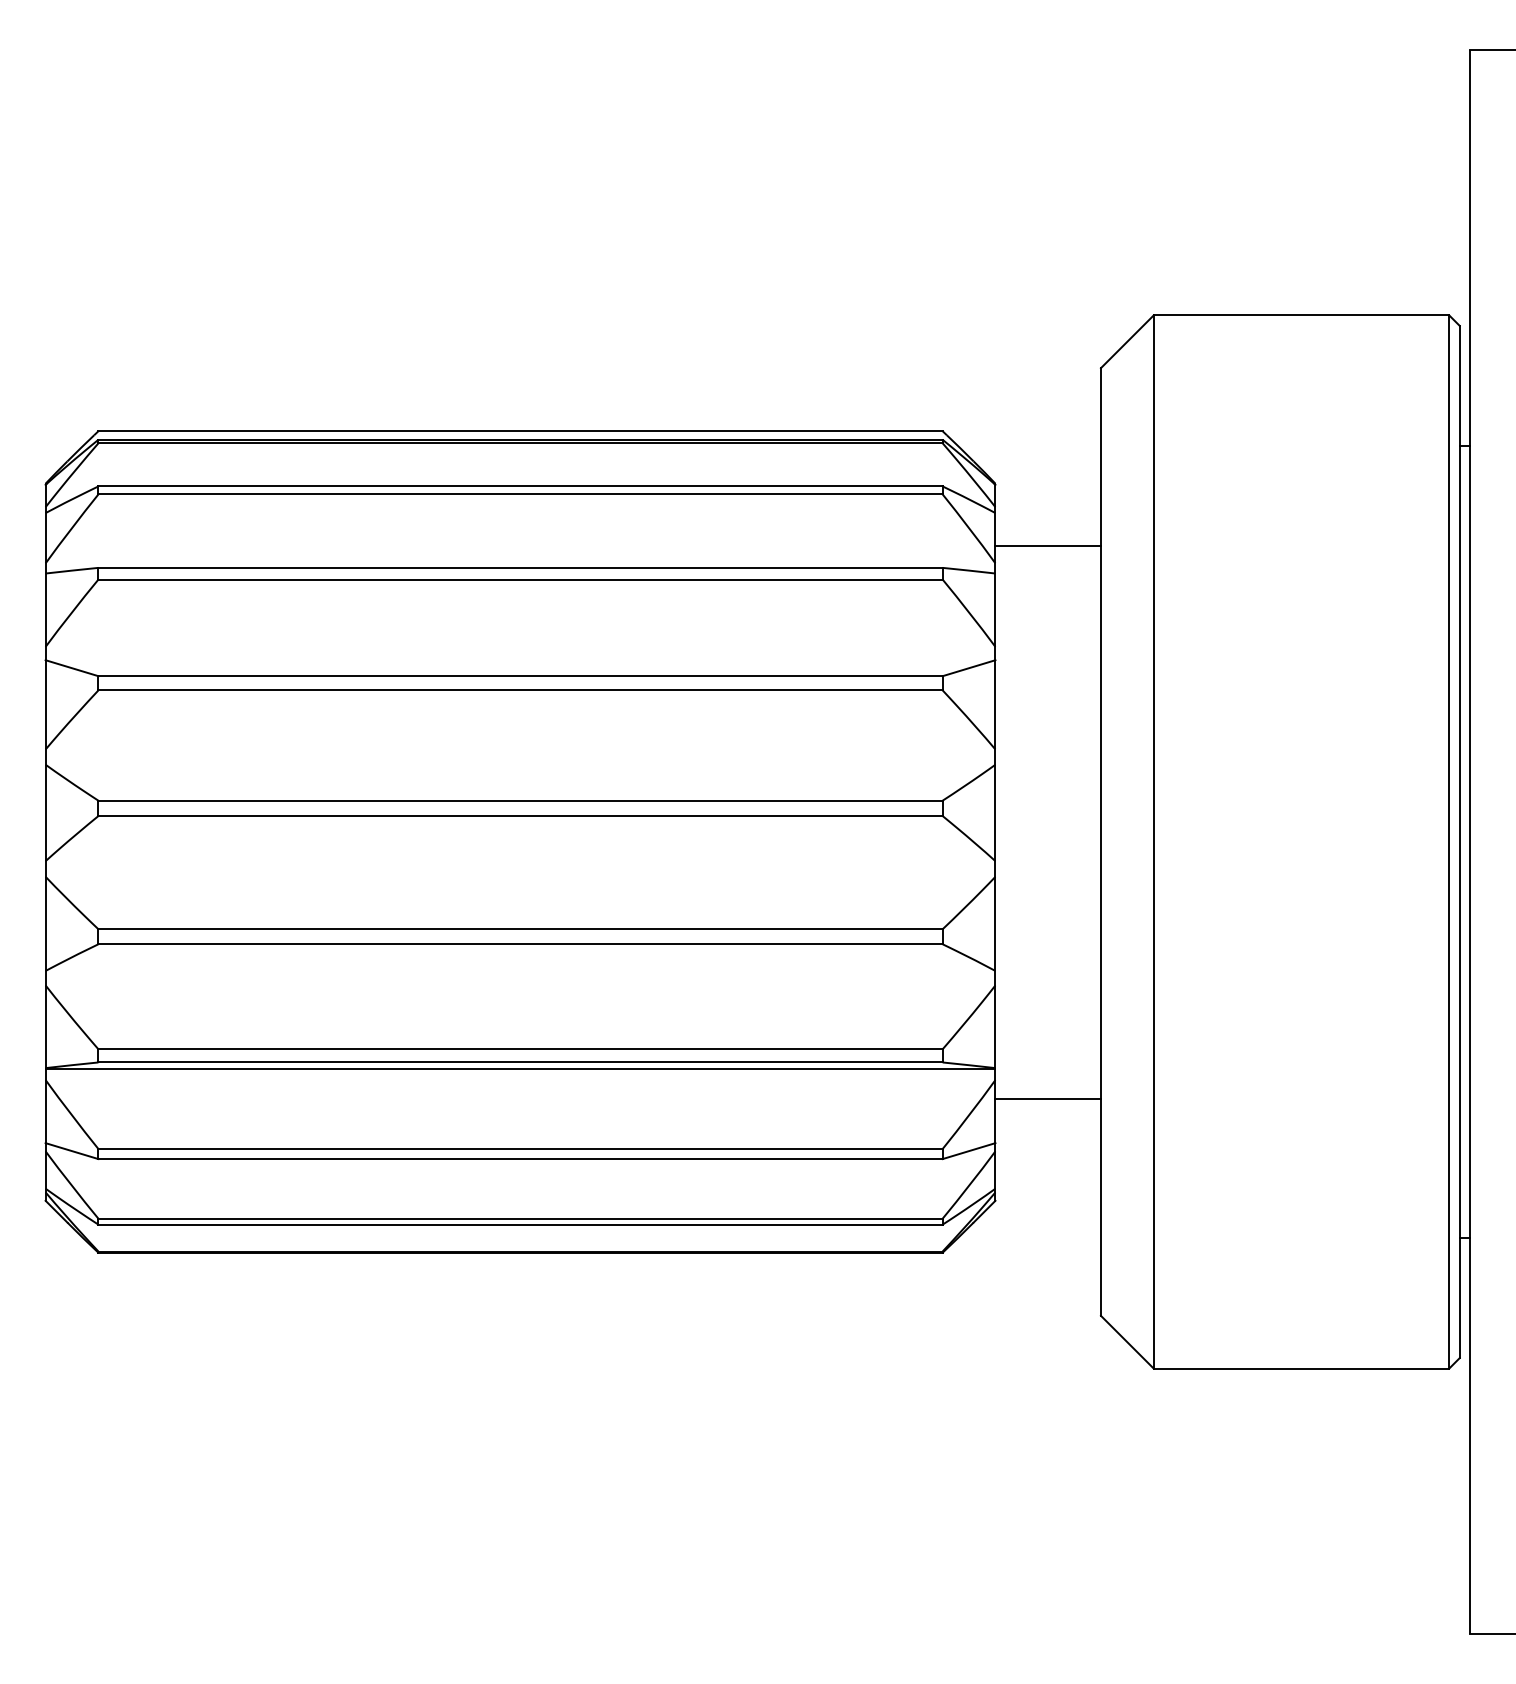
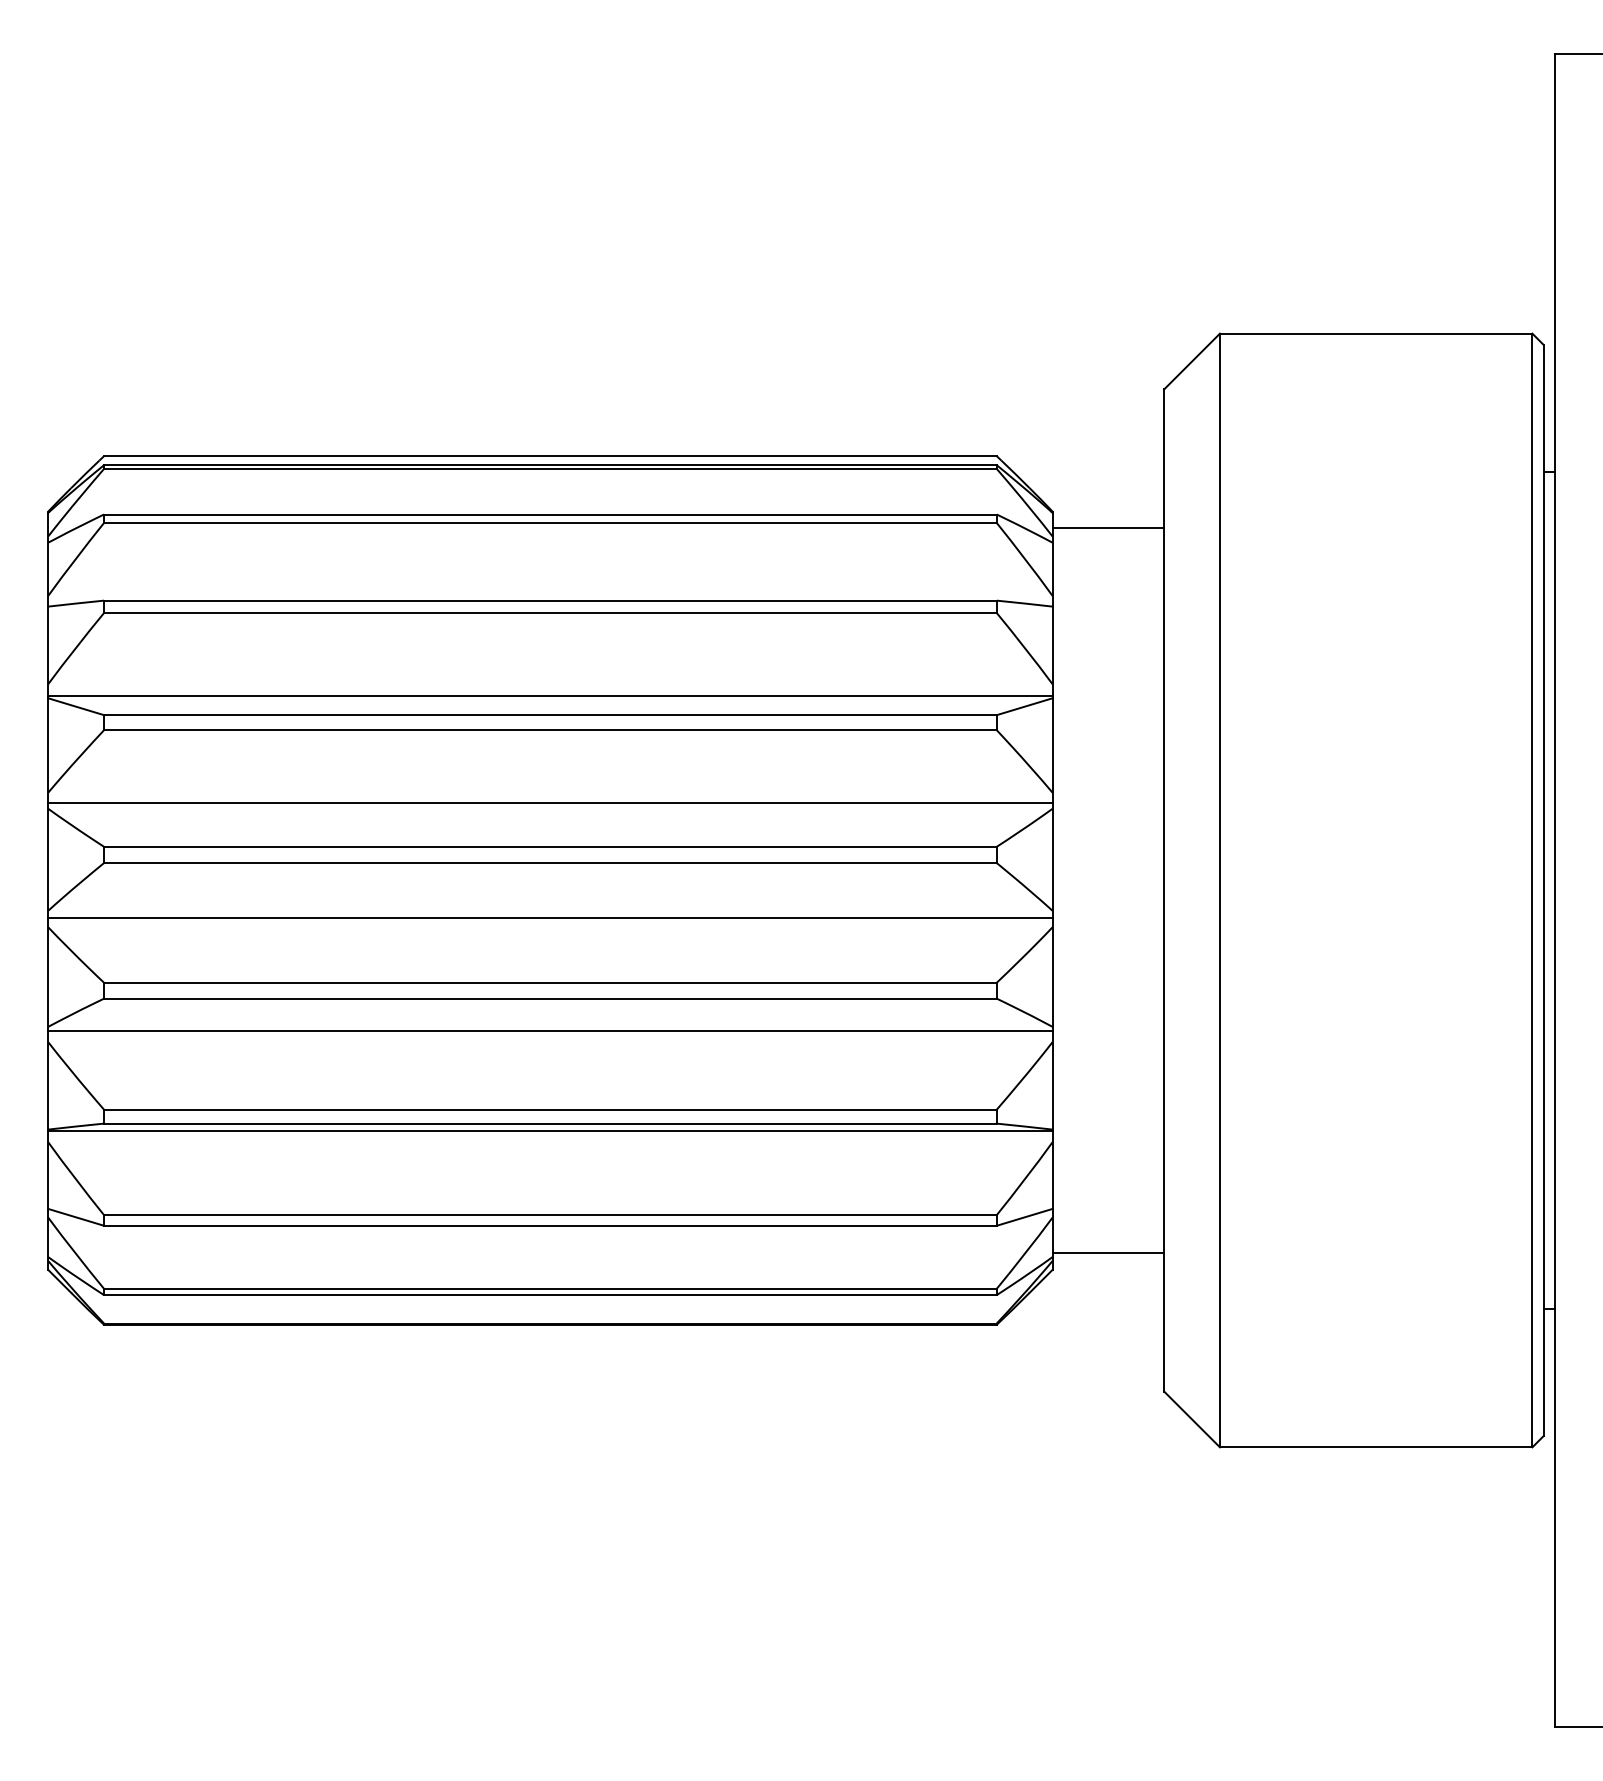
line: (1047, 546) -> (1107, 528), moved
line: (520, 657) -> (550, 695), added
line: (520, 758) -> (550, 802), added
line: (520, 868) -> (550, 918), added
line: (520, 975) -> (550, 1031), added
line: (1047, 1098) -> (1107, 1252), moved

